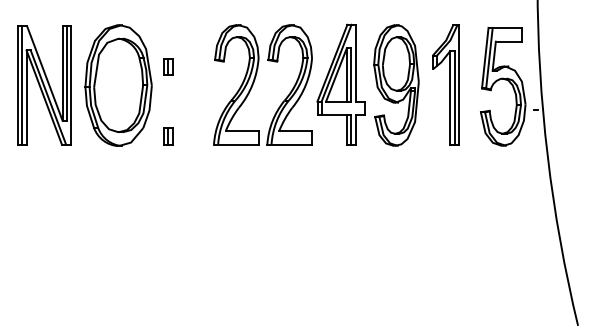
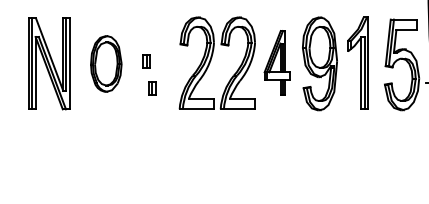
part: (168, 66) -> (147, 60), moved
part: (340, 84) -> (276, 63), size x0.7
part: (118, 85) -> (106, 63), size x0.6
part: (168, 136) -> (152, 88), moved

